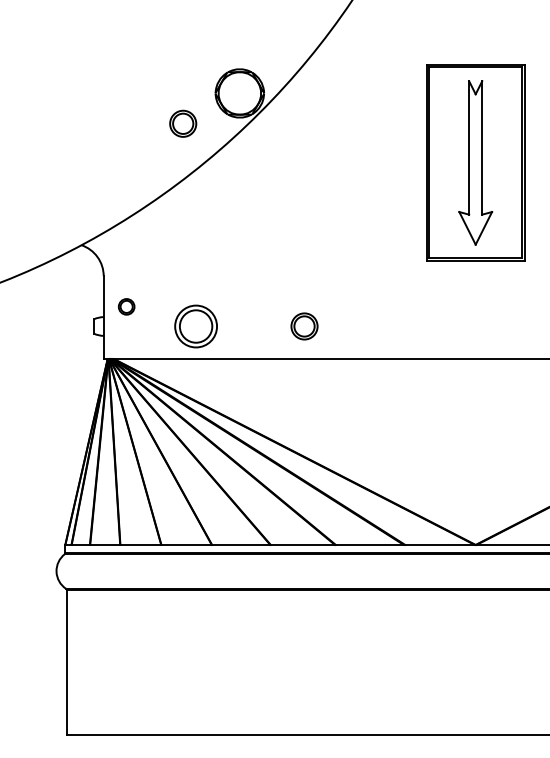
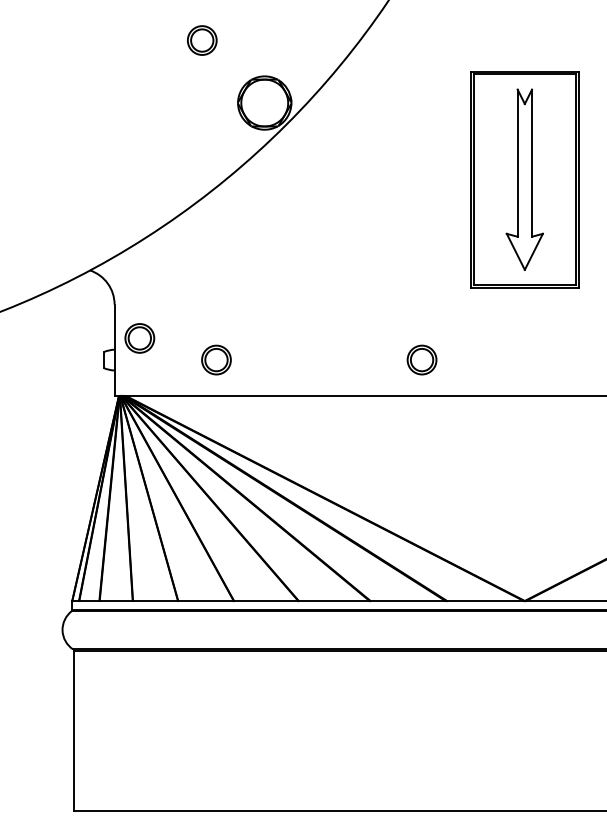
part: (183, 123) -> (202, 40), moved
part: (126, 306) -> (139, 338), size x1.67
part: (196, 325) -> (216, 359), size x0.62
part: (304, 325) -> (421, 359), moved

